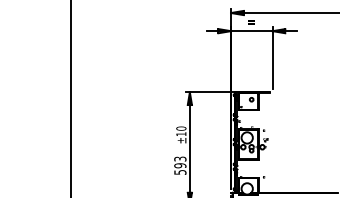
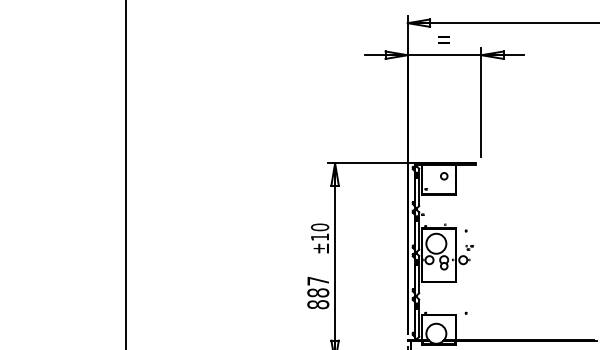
text: (180, 165) -> (318, 292), 593 -> 887

